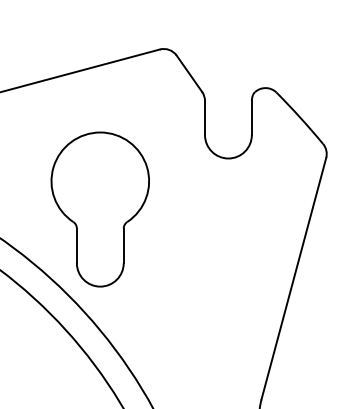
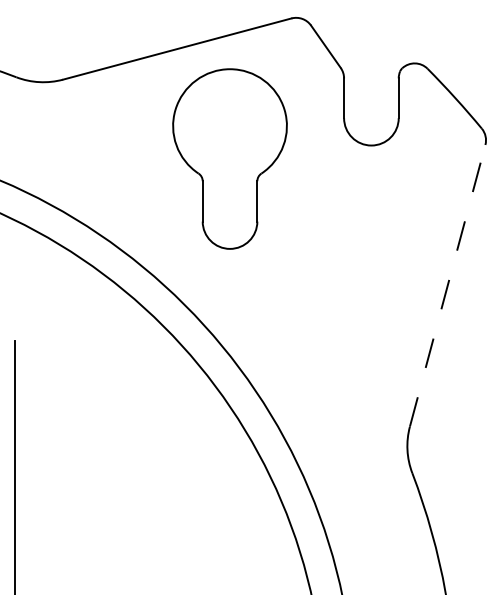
part: (99, 209) -> (229, 158), moved
line: (293, 278) -> (447, 285), solid -> dashed

